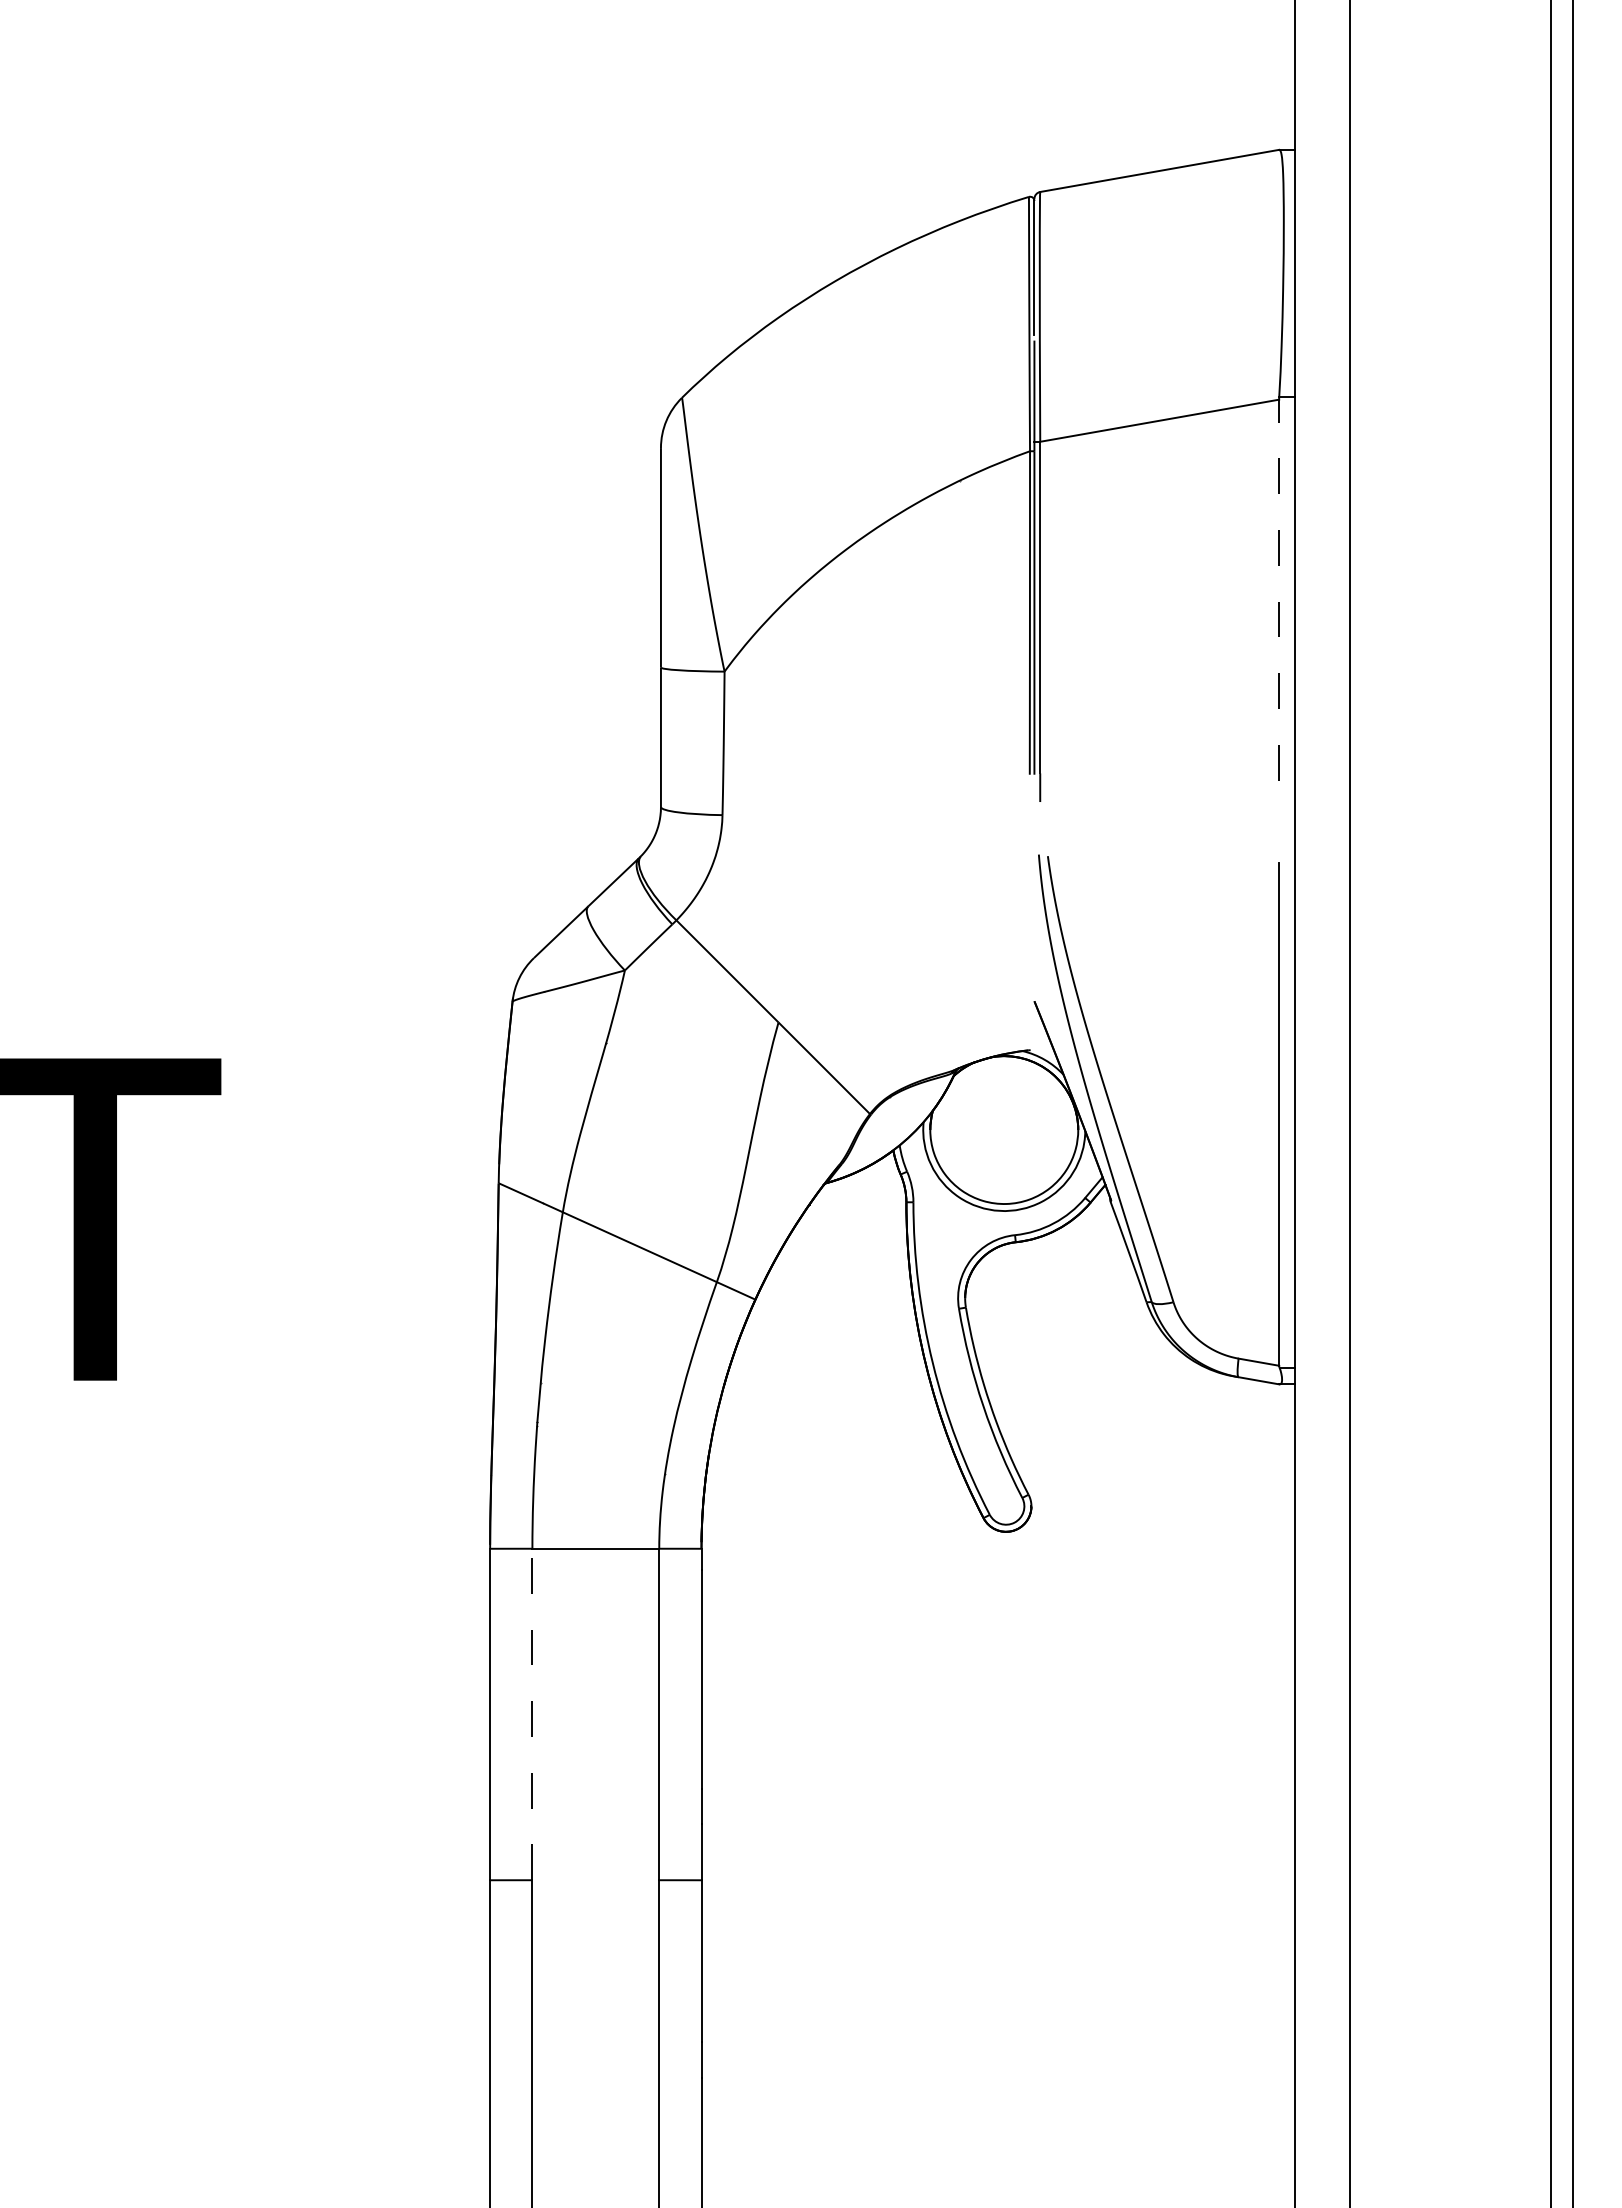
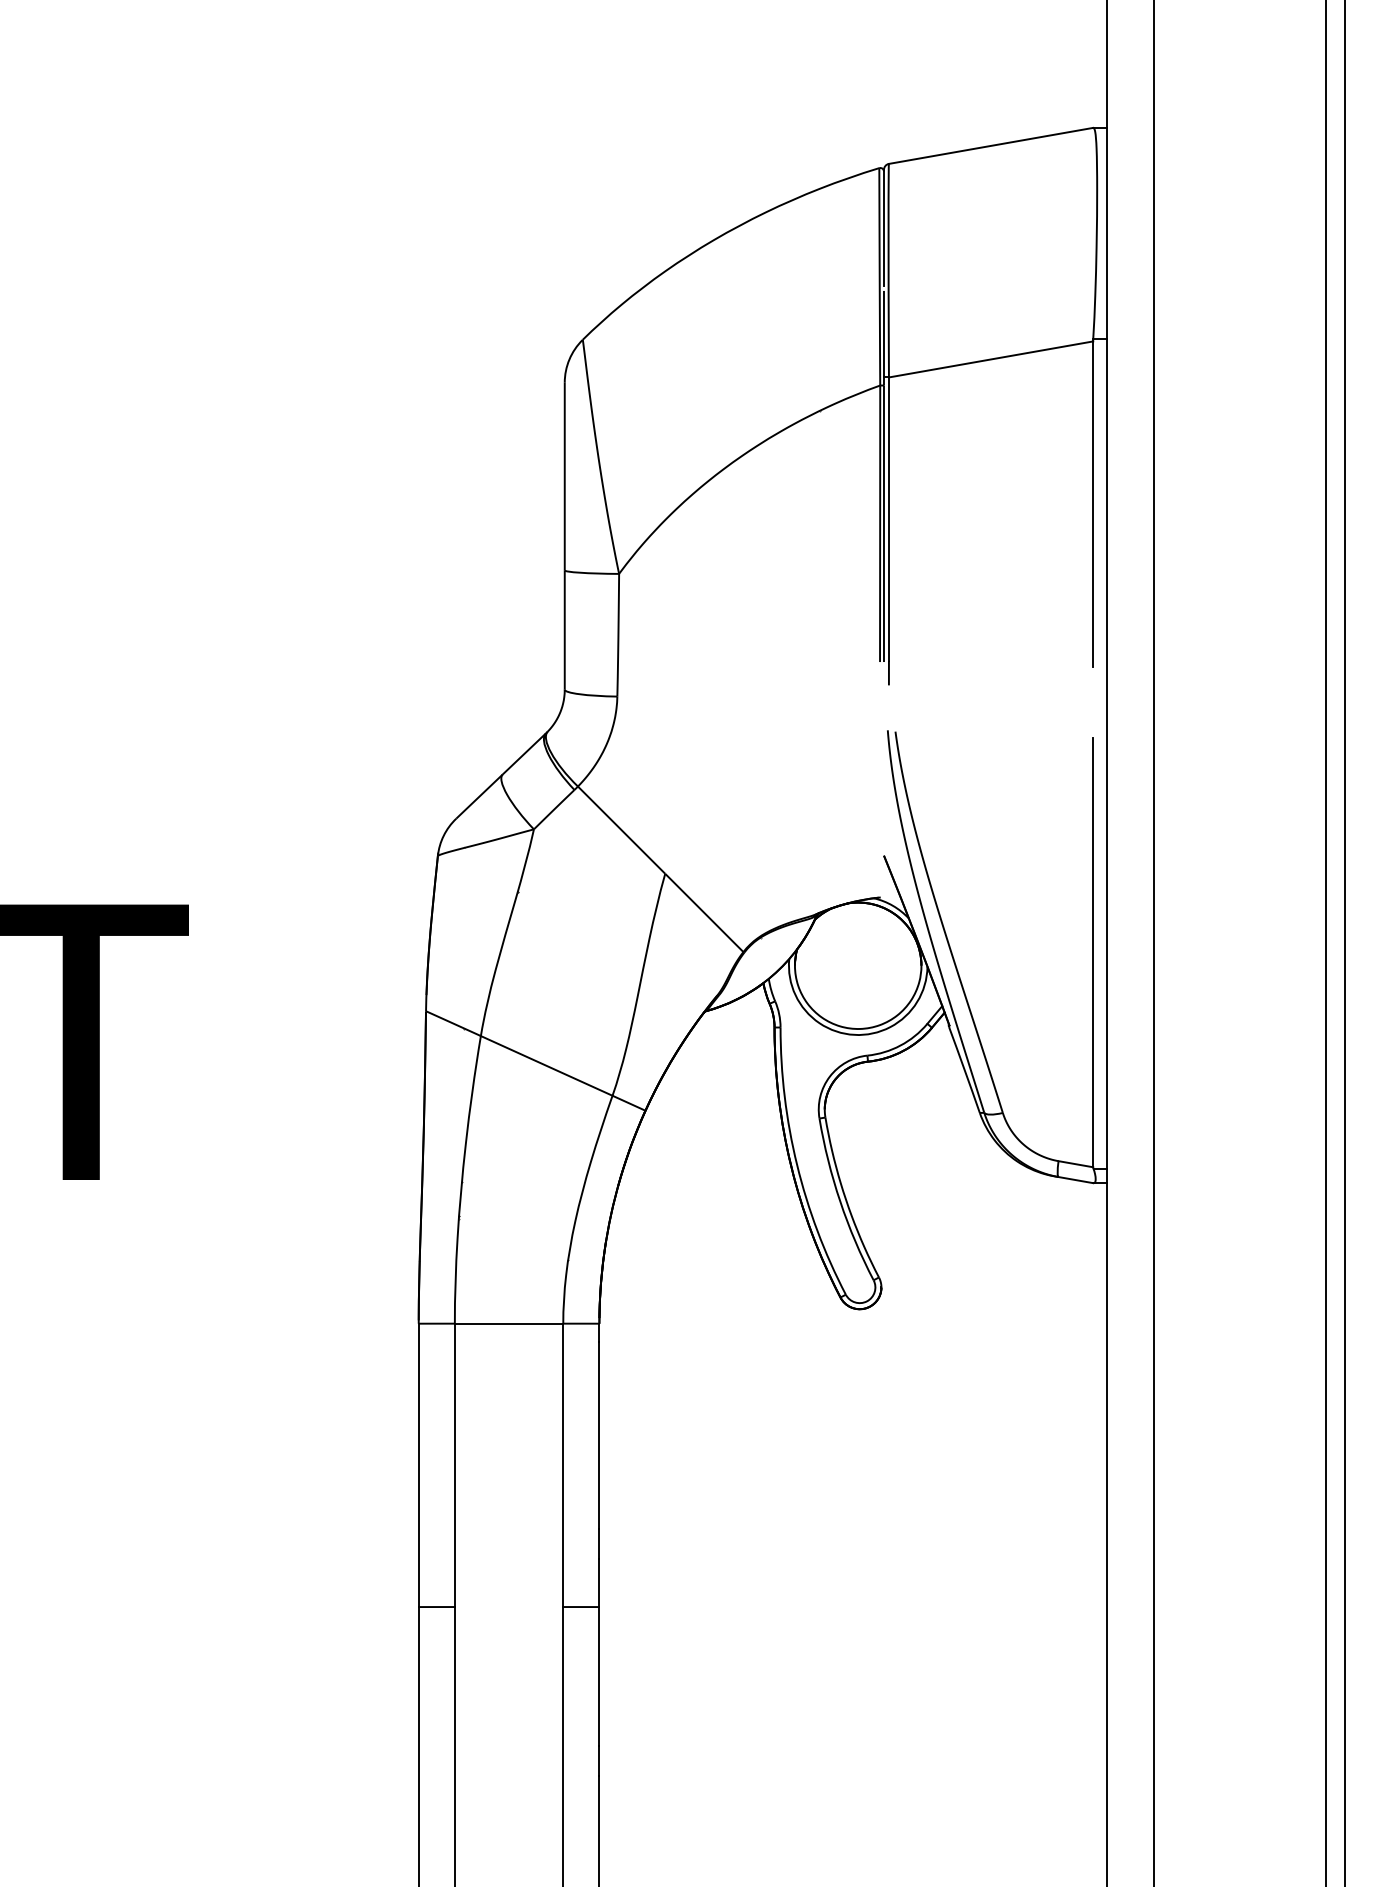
line: (1279, 589) -> (1093, 503), dashed -> solid
line: (532, 1714) -> (454, 1465), dashed -> solid

